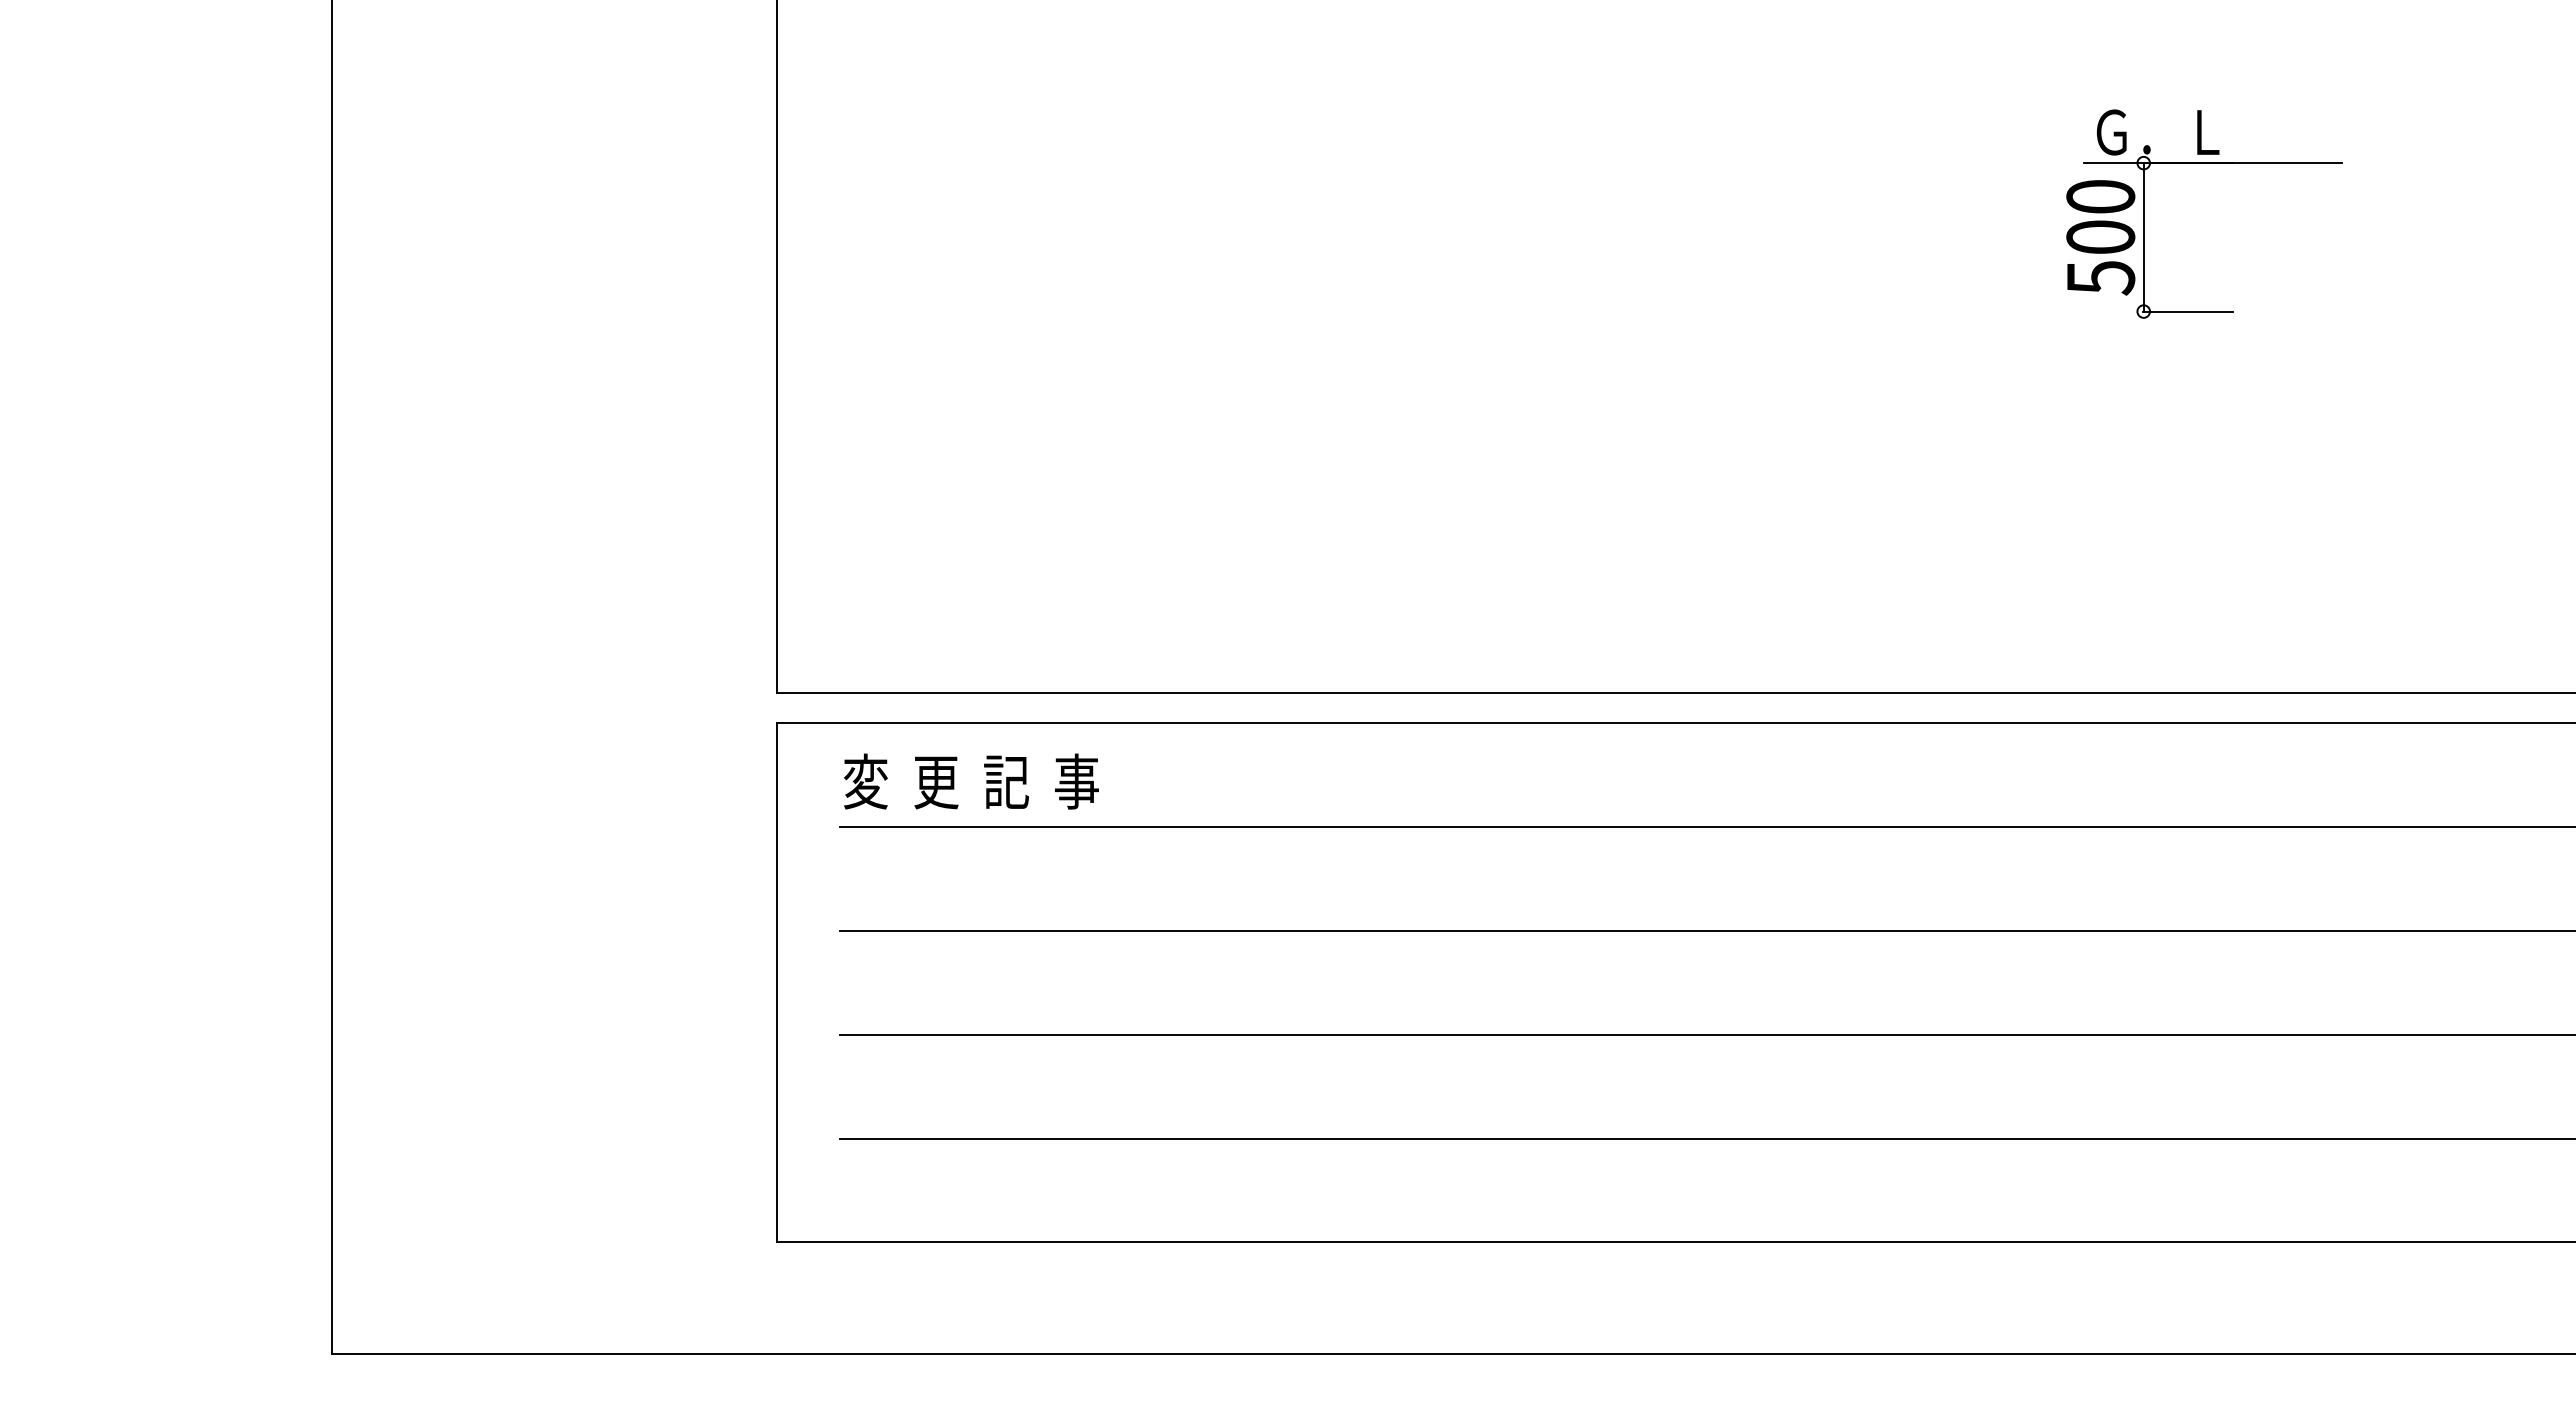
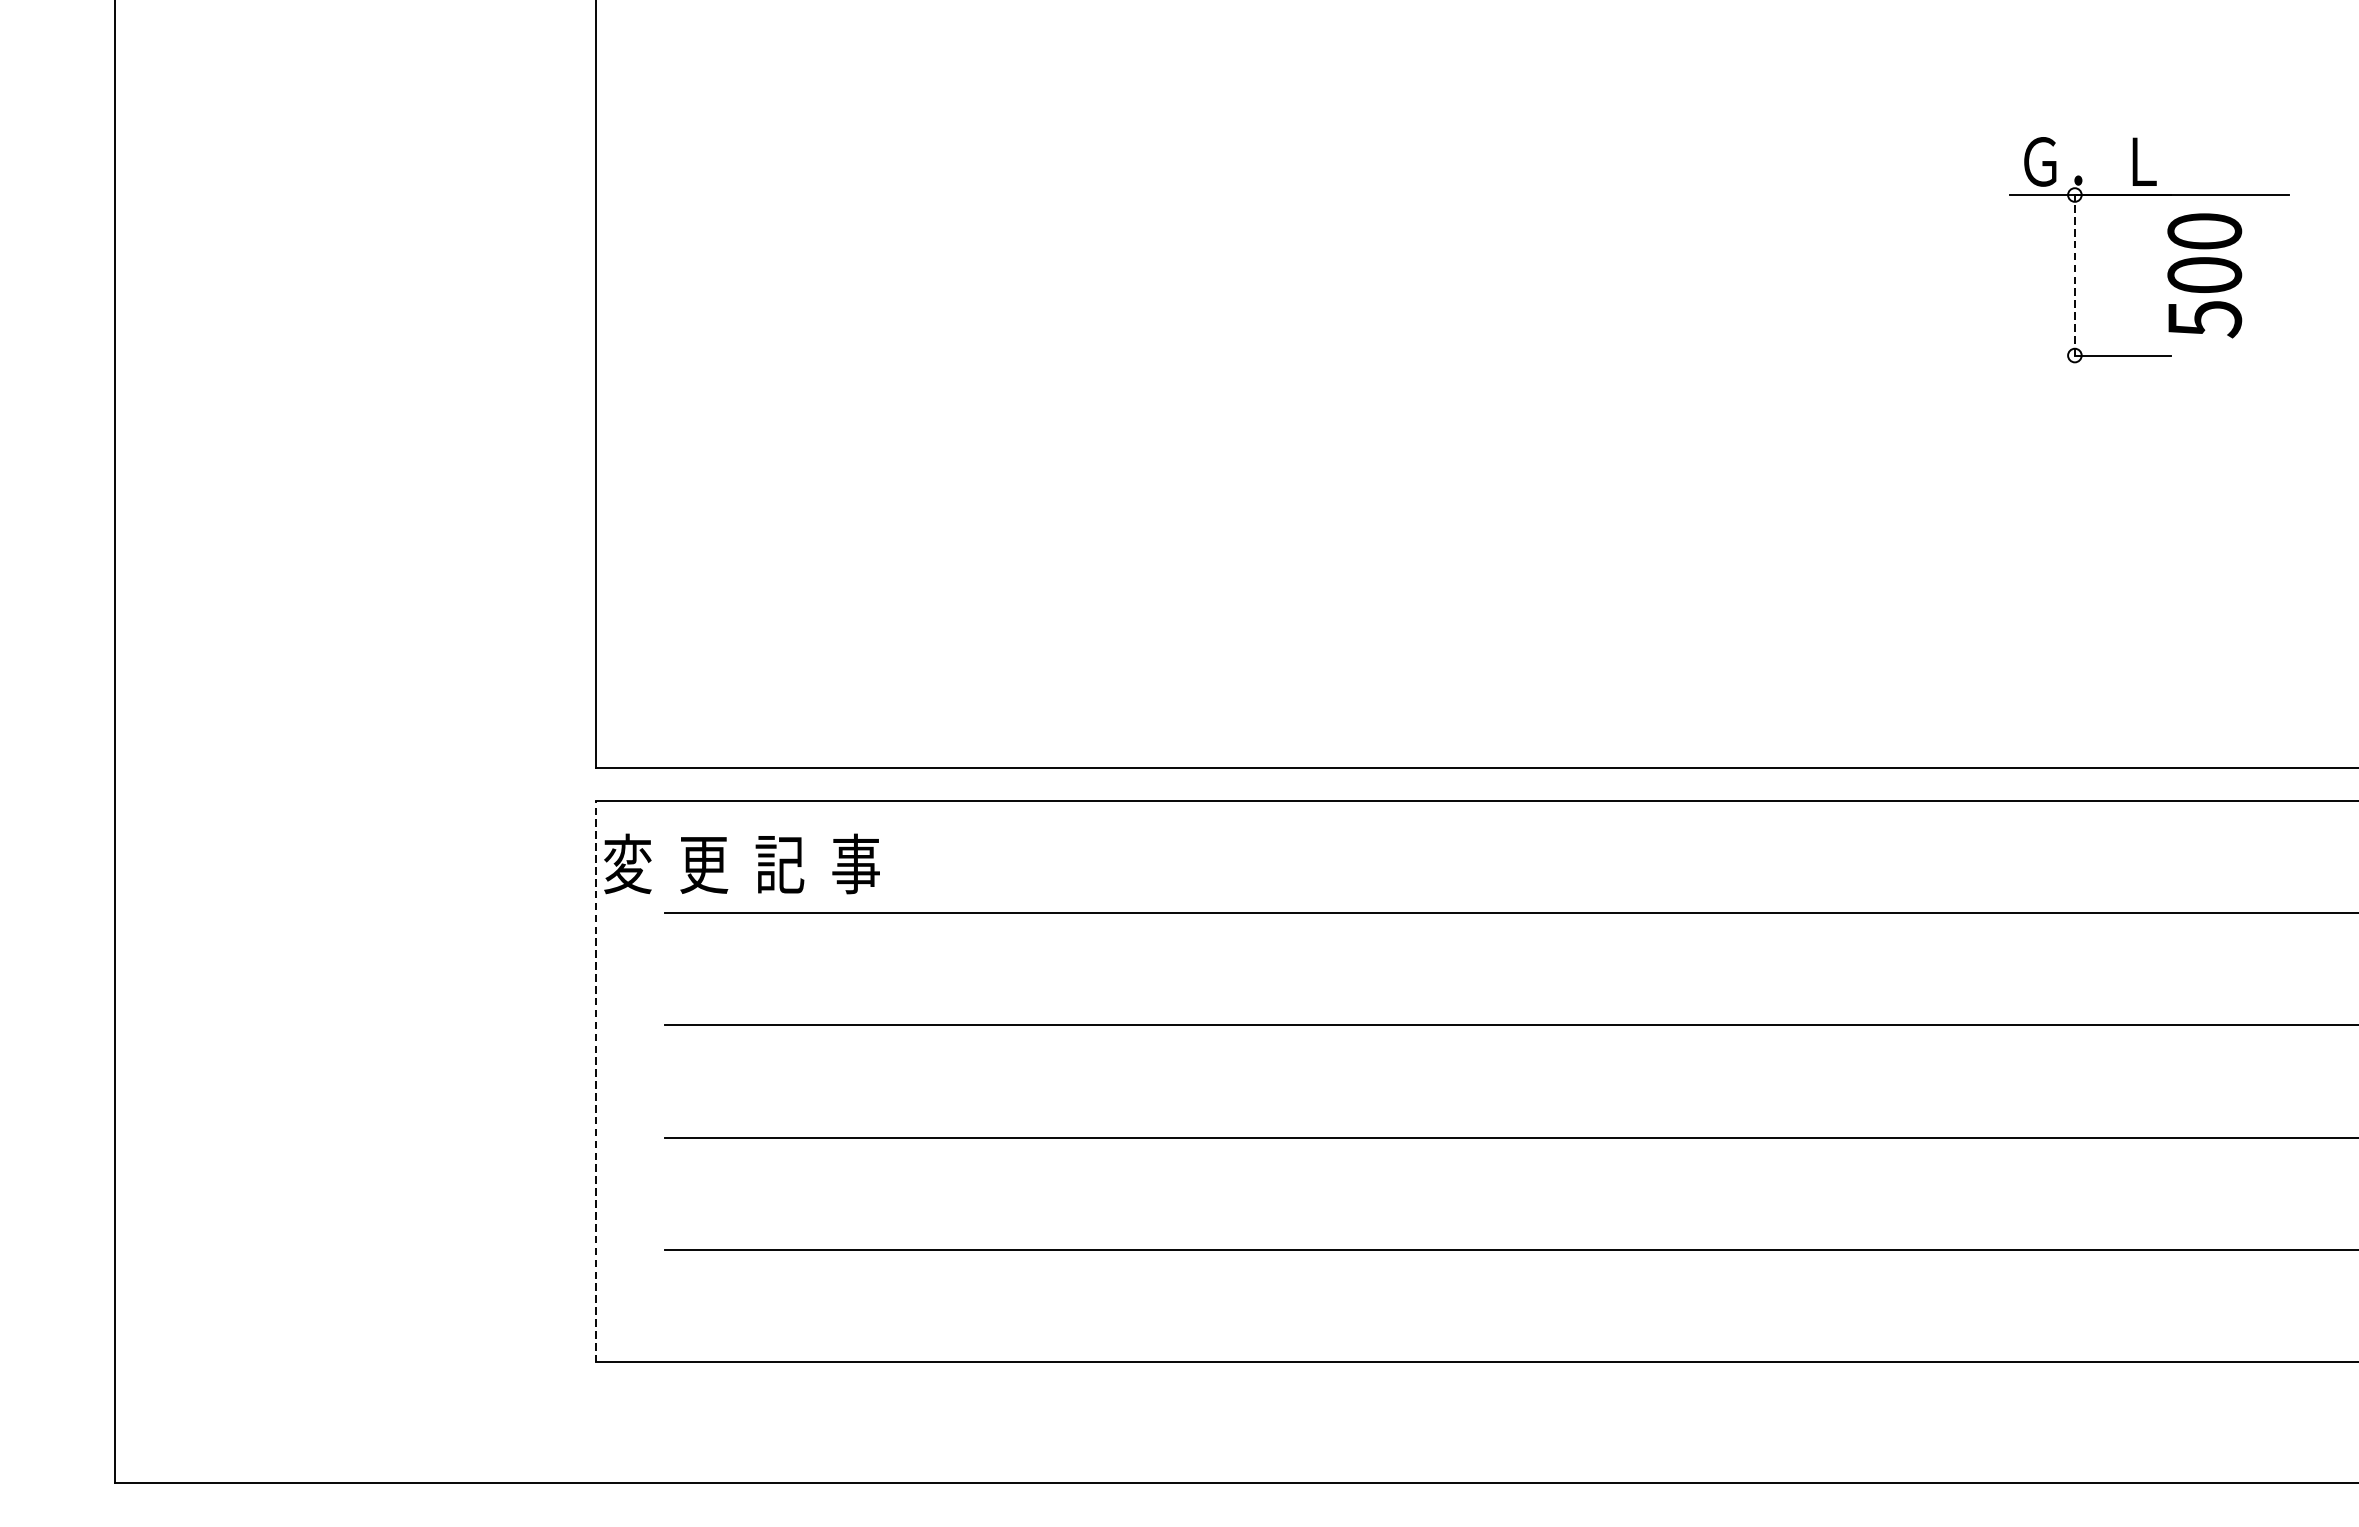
line: (2143, 236) -> (2074, 274), solid -> dashed
text: (2100, 237) -> (2204, 275), moved
text: (971, 781) -> (742, 863), moved
line: (776, 982) -> (596, 1081), solid -> dashed

